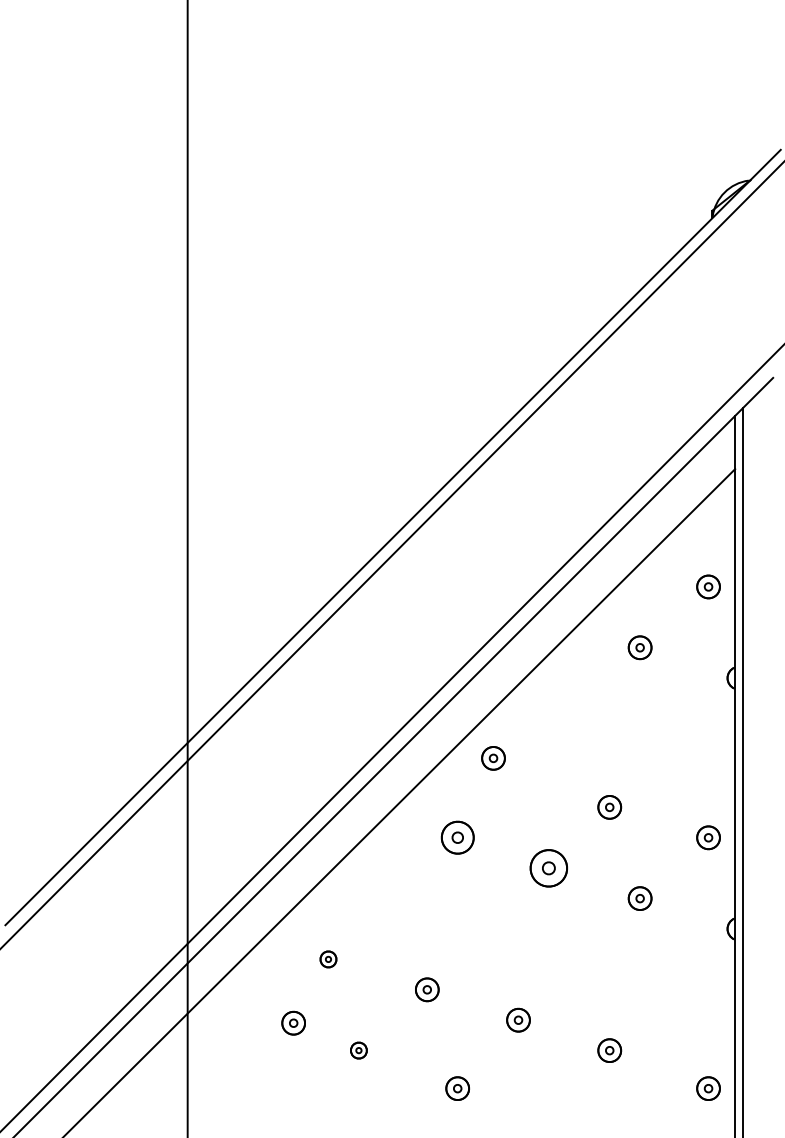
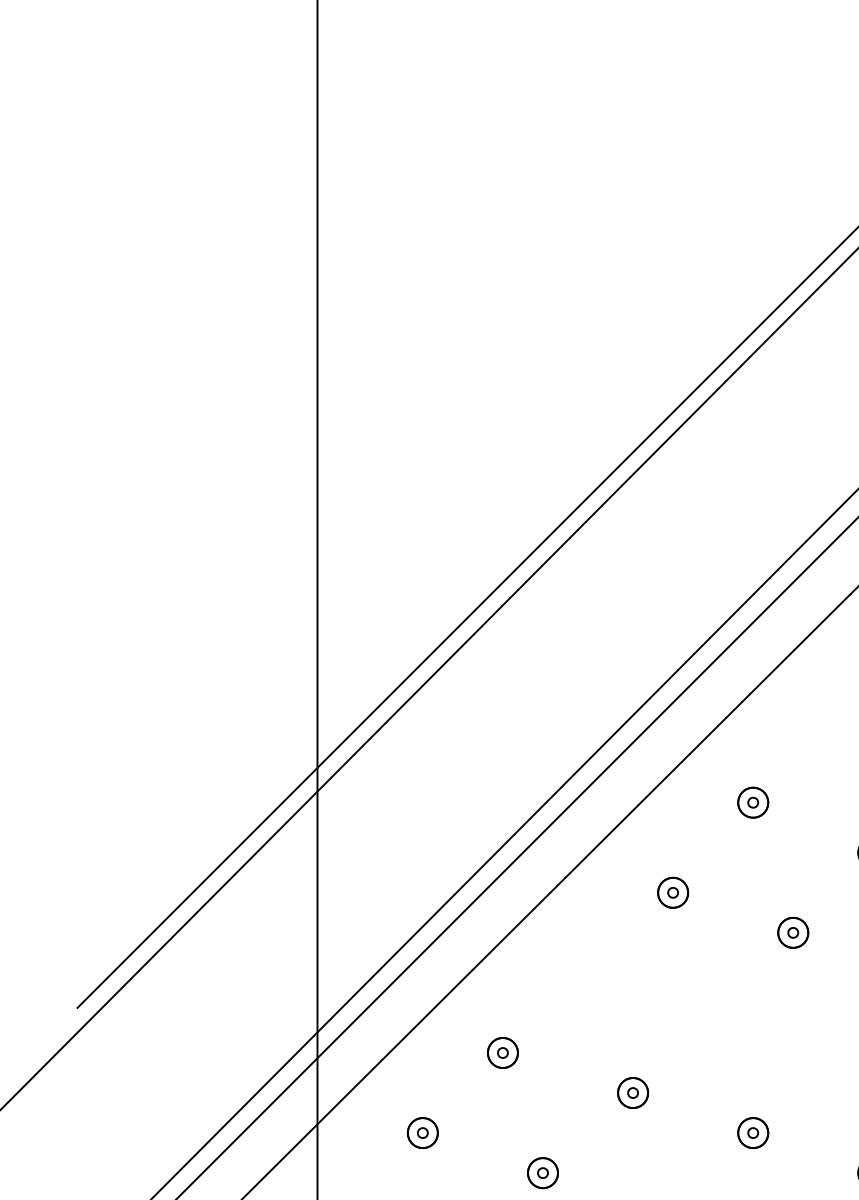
part: (493, 758) -> (753, 802), moved
part: (457, 837) -> (672, 892), size x0.71
part: (548, 867) -> (792, 931), size x0.62
part: (328, 959) -> (502, 1053), size x1.43
part: (293, 1022) -> (422, 1132), moved
part: (358, 1050) -> (542, 1172), size x1.43

